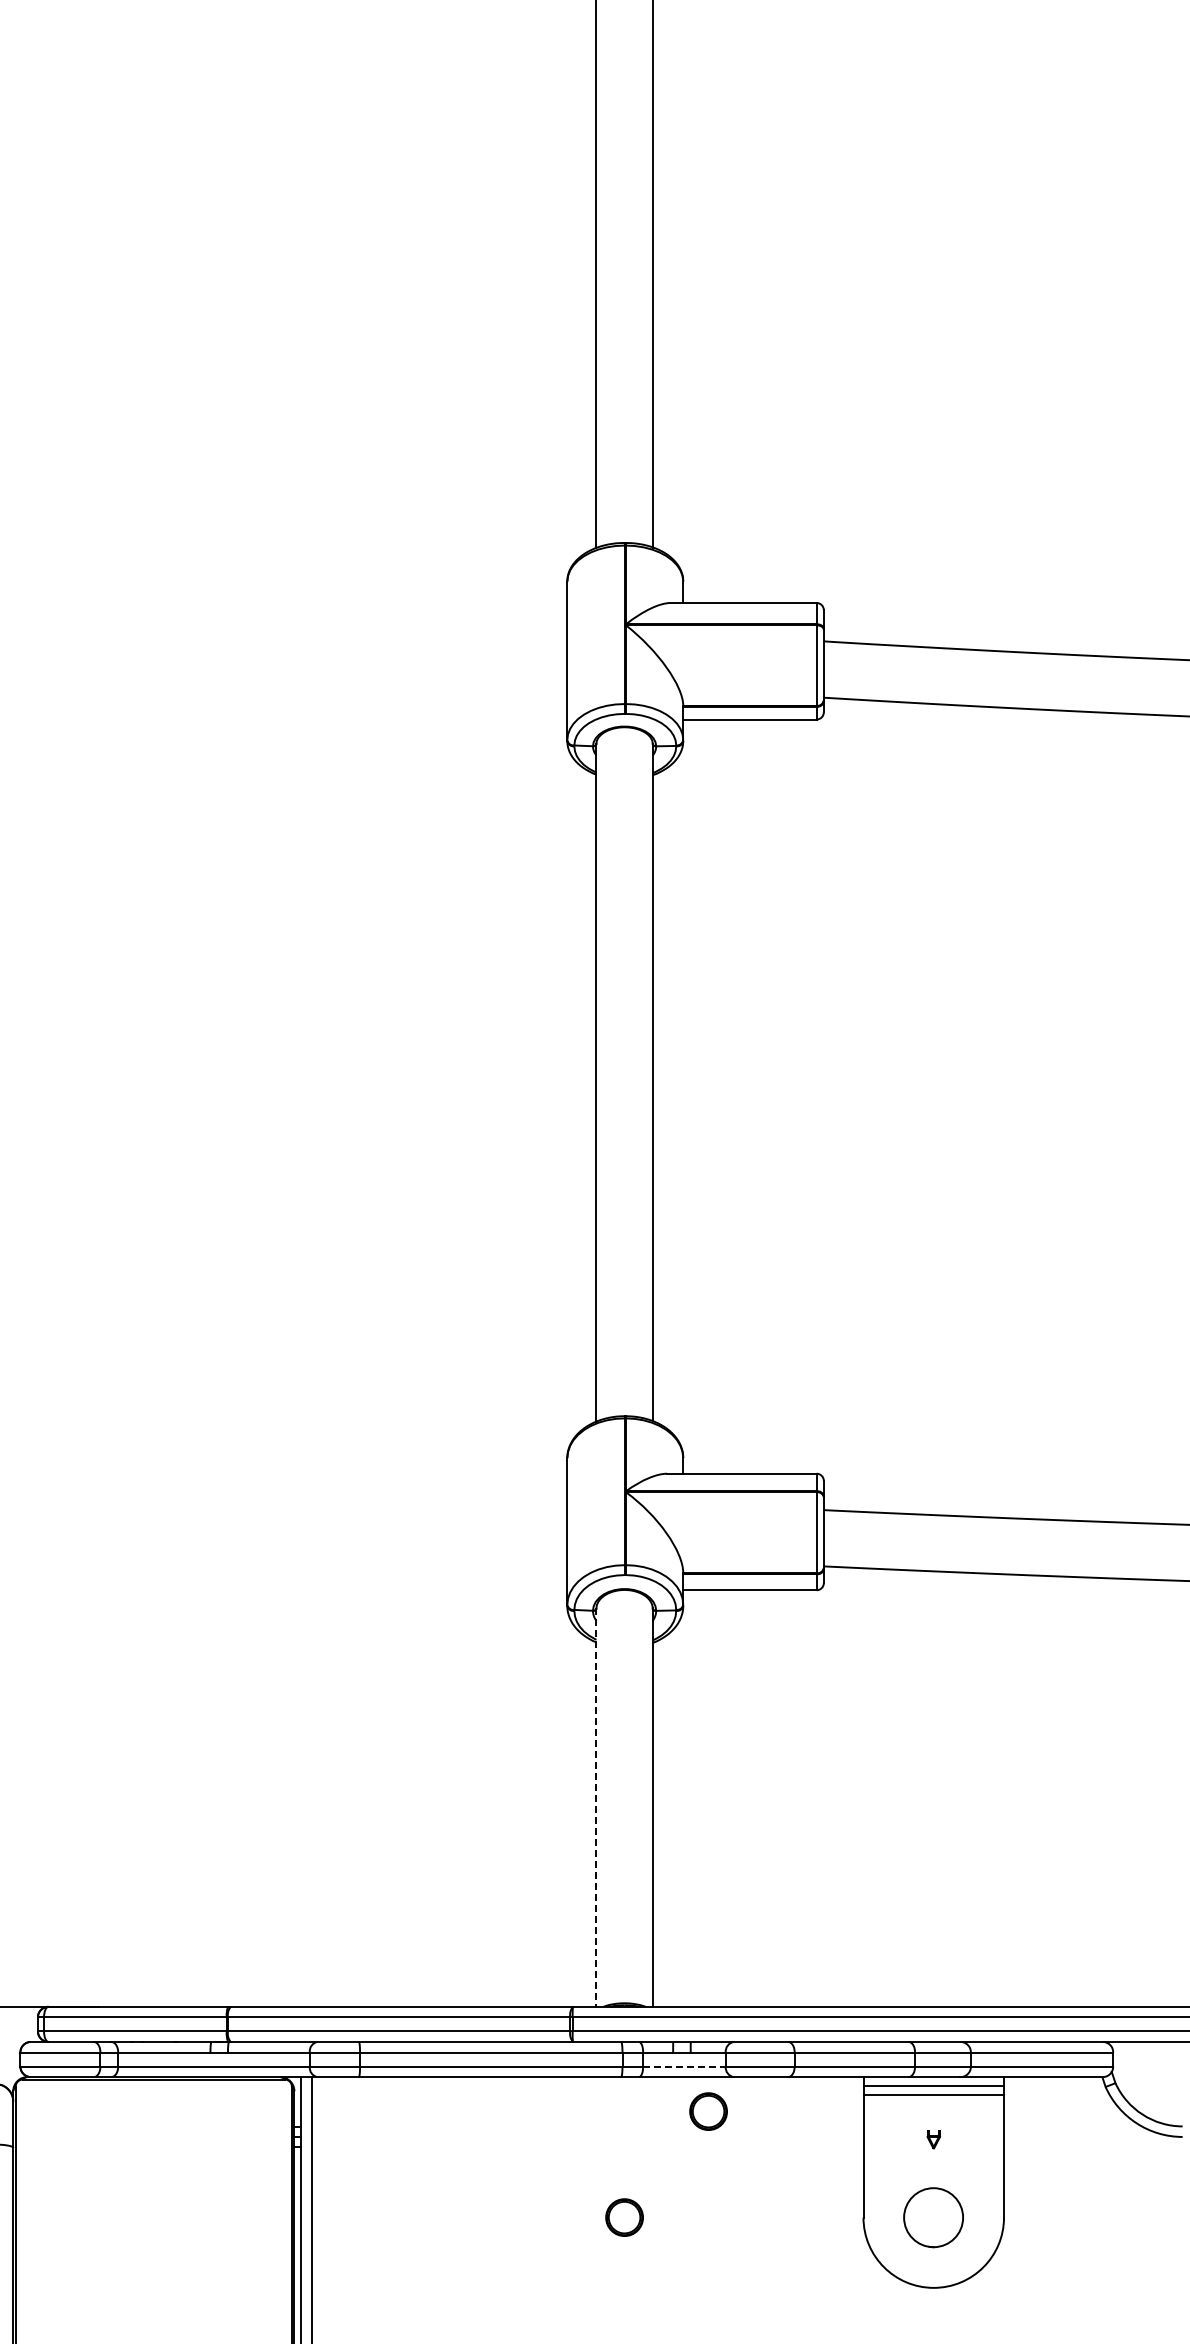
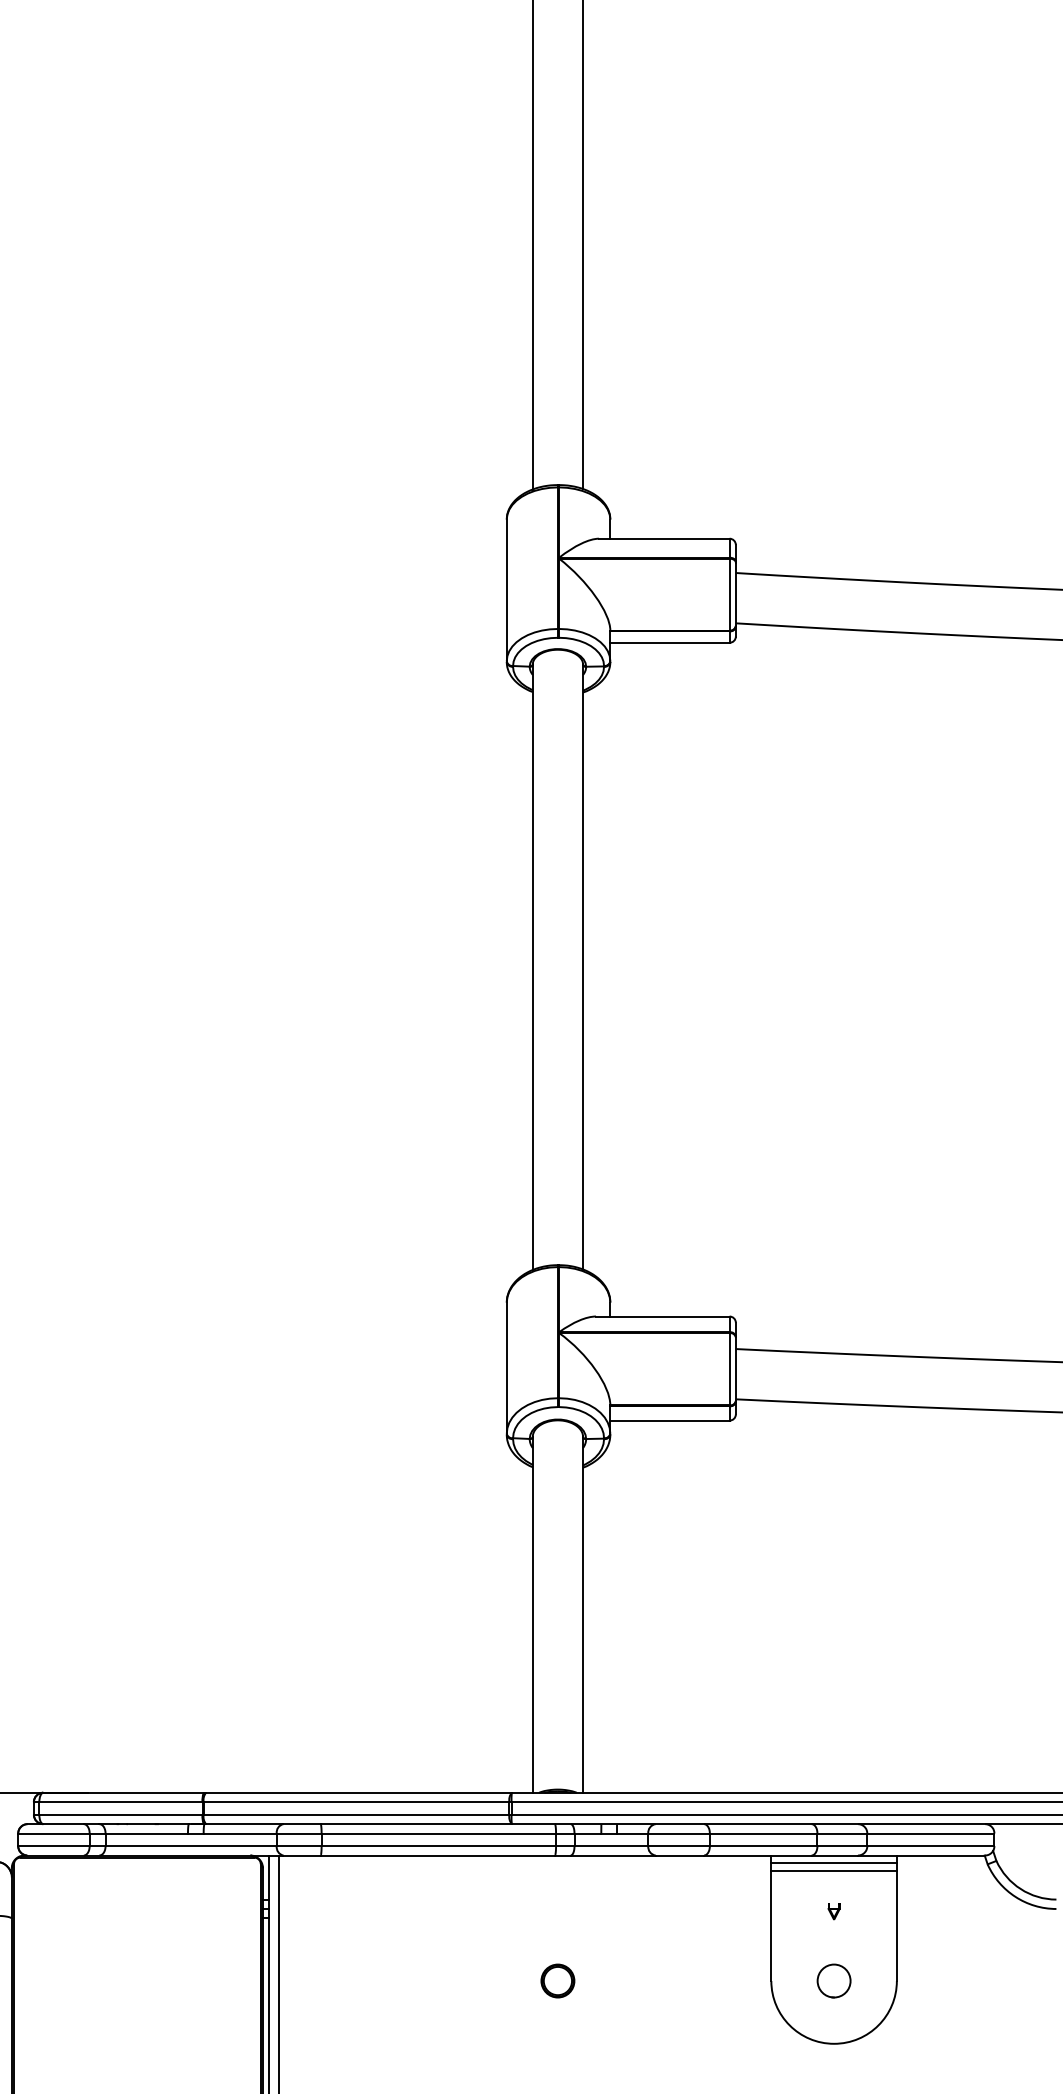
line: (596, 1808) -> (532, 1615), dashed -> solid
line: (684, 2066) -> (611, 1846), dashed -> solid
part: (708, 2111) -> (632, 1886), removed
part: (933, 2217) -> (833, 1980), size x0.62

